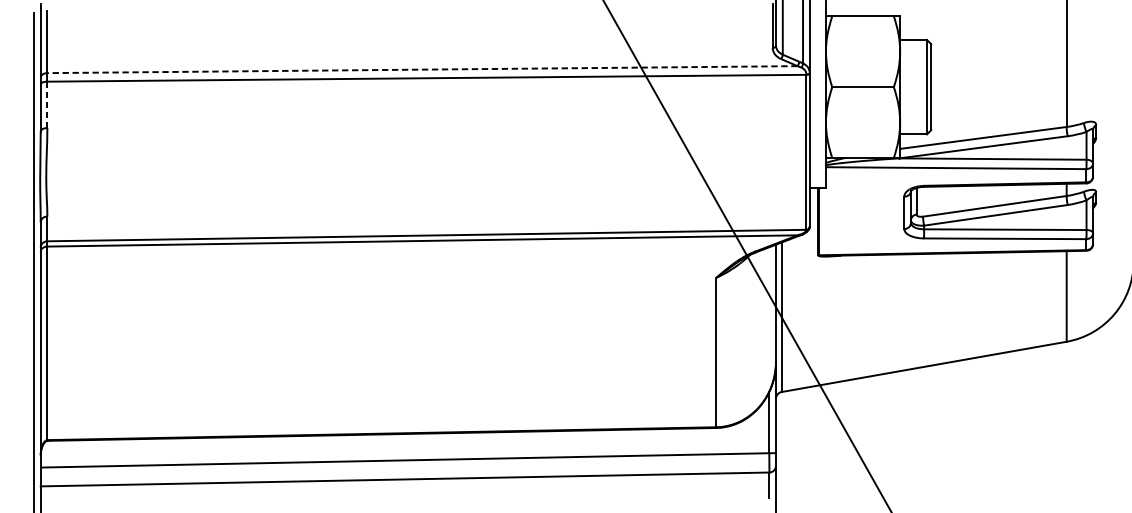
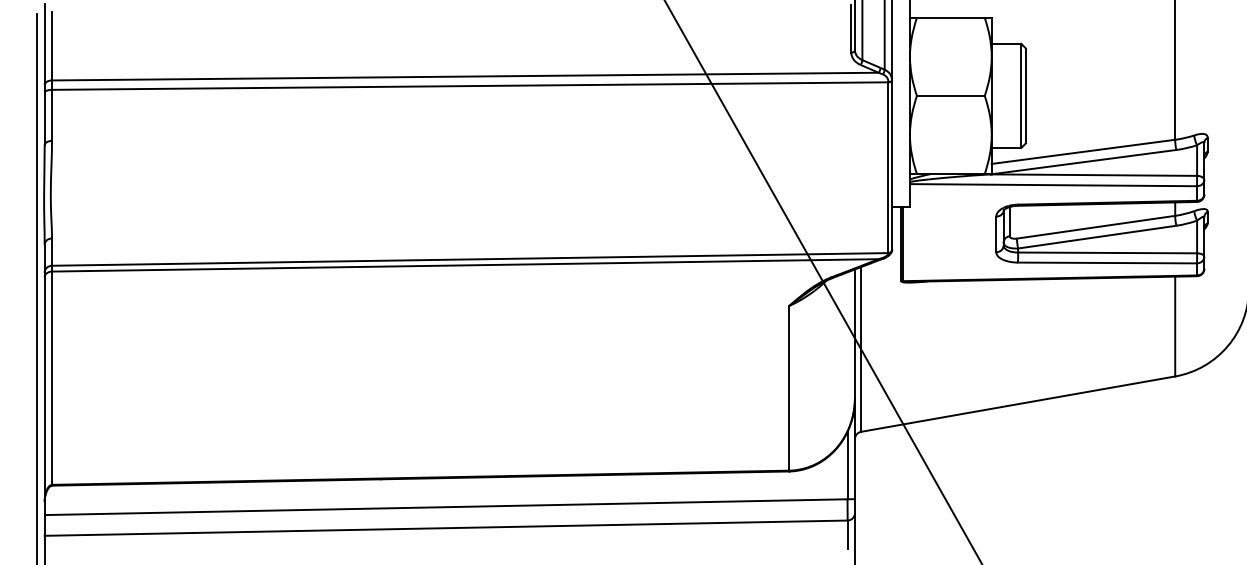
line: (421, 69) -> (464, 76), dashed -> solid
line: (47, 104) -> (52, 115), dashed -> solid

